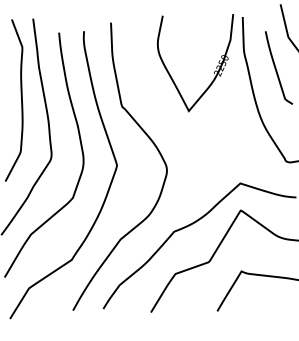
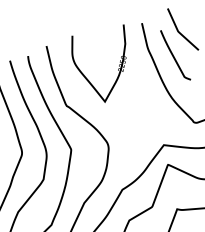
part: (214, 71) -> (118, 69), moved

